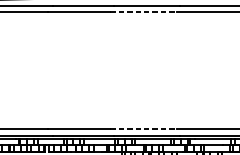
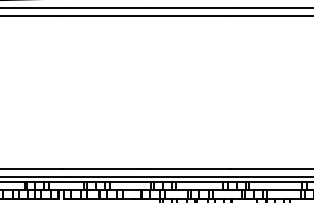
line: (144, 12) -> (188, 16), dashed -> solid
line: (144, 128) -> (188, 168), dashed -> solid

